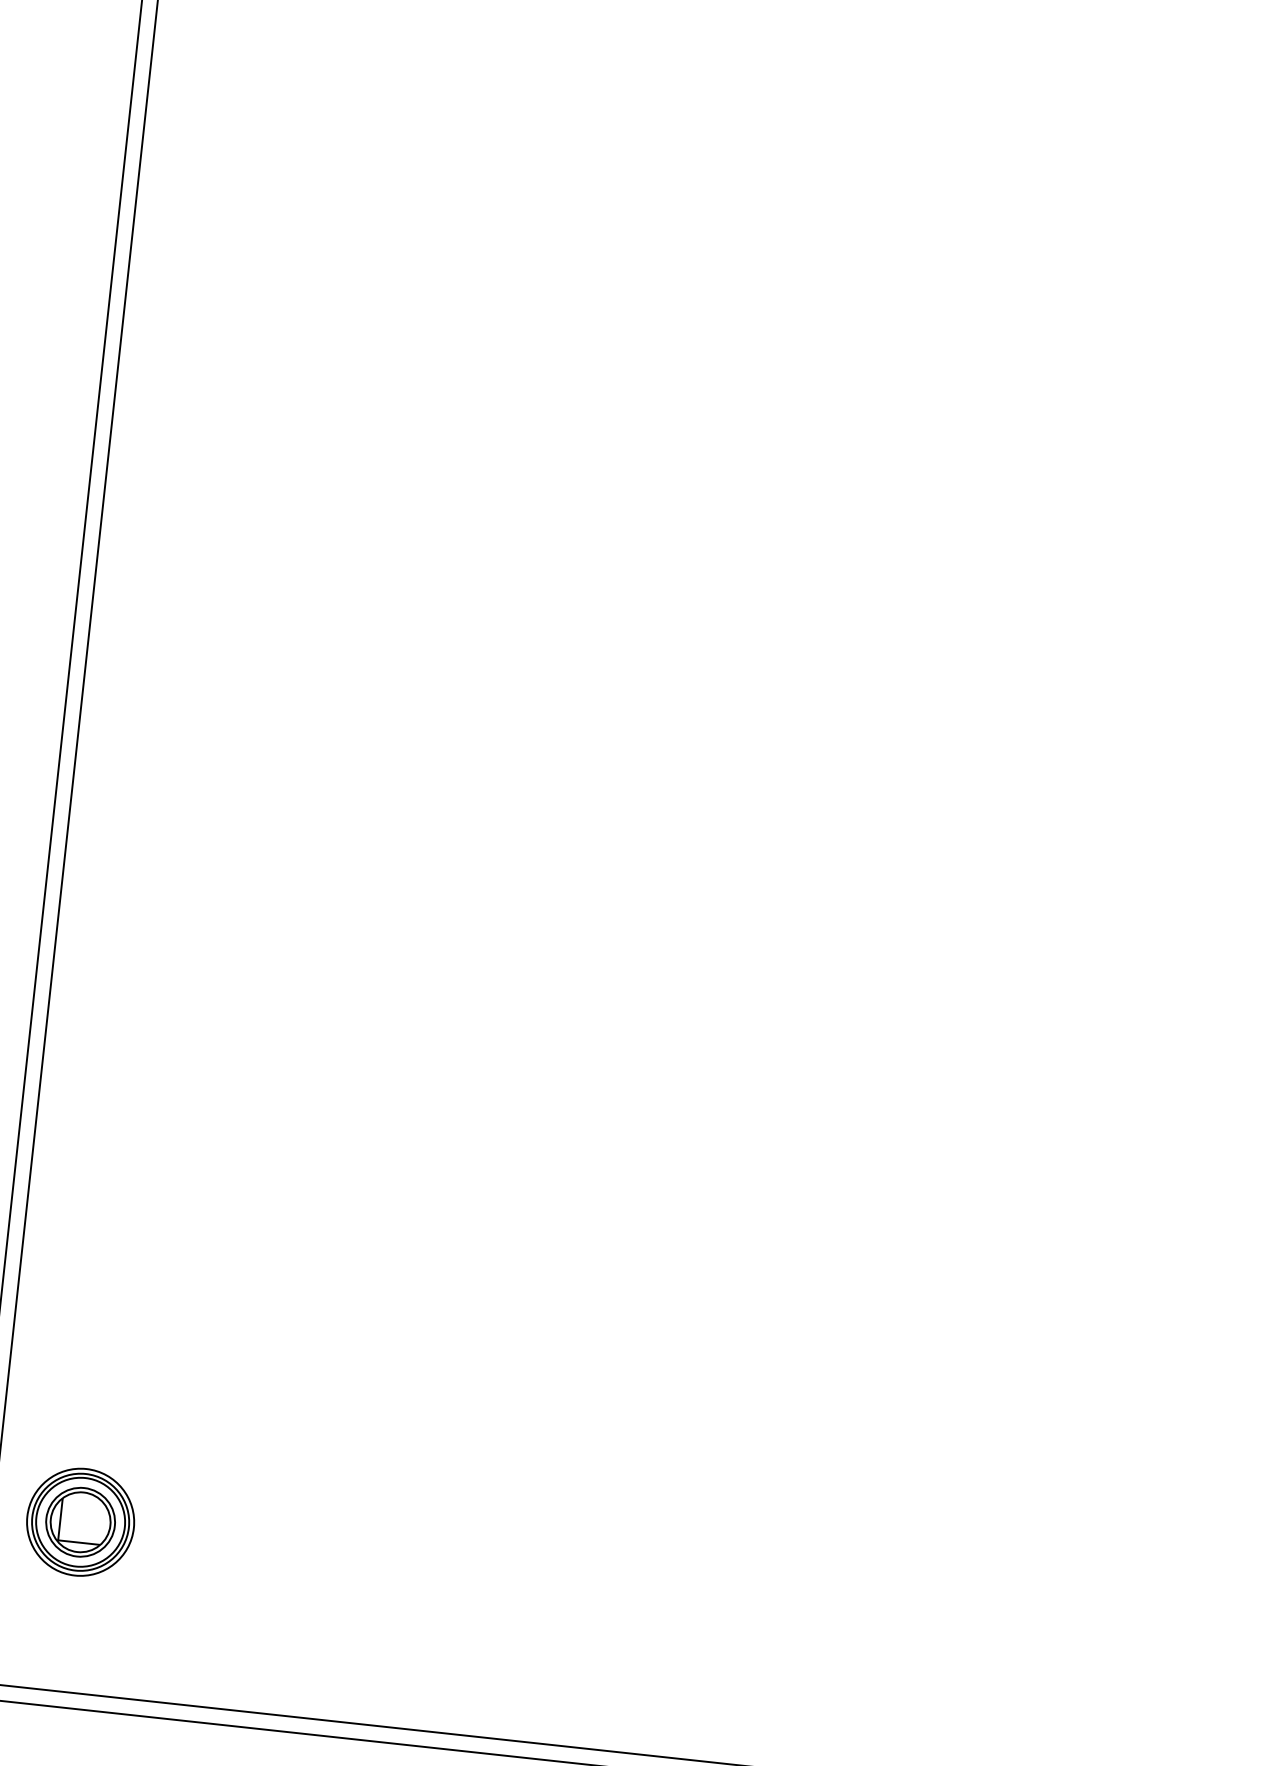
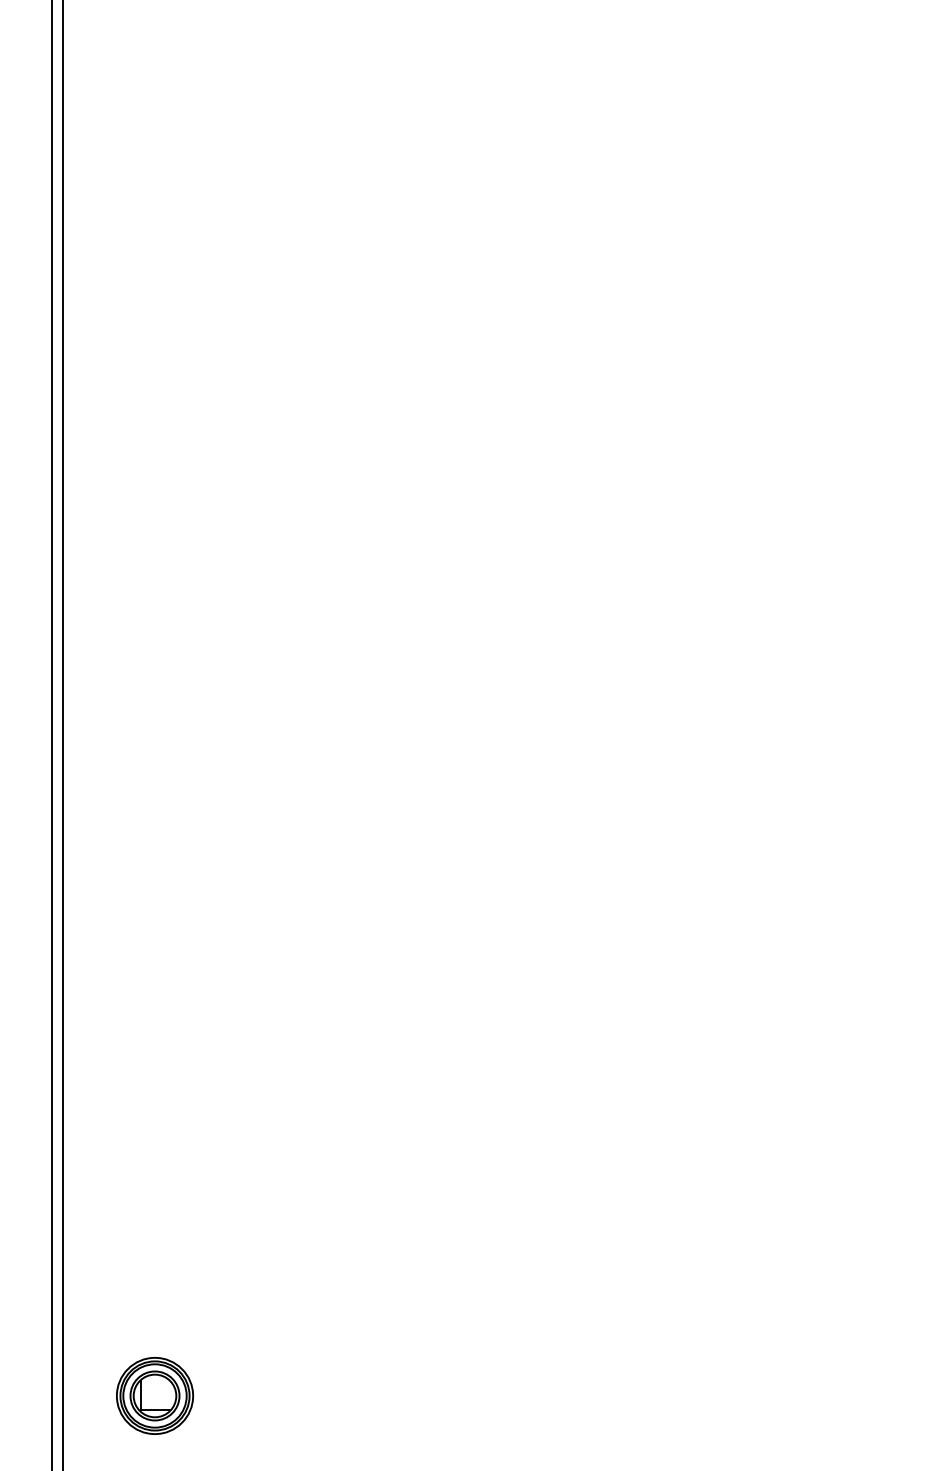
part: (79, 1521) -> (154, 1395), moved

